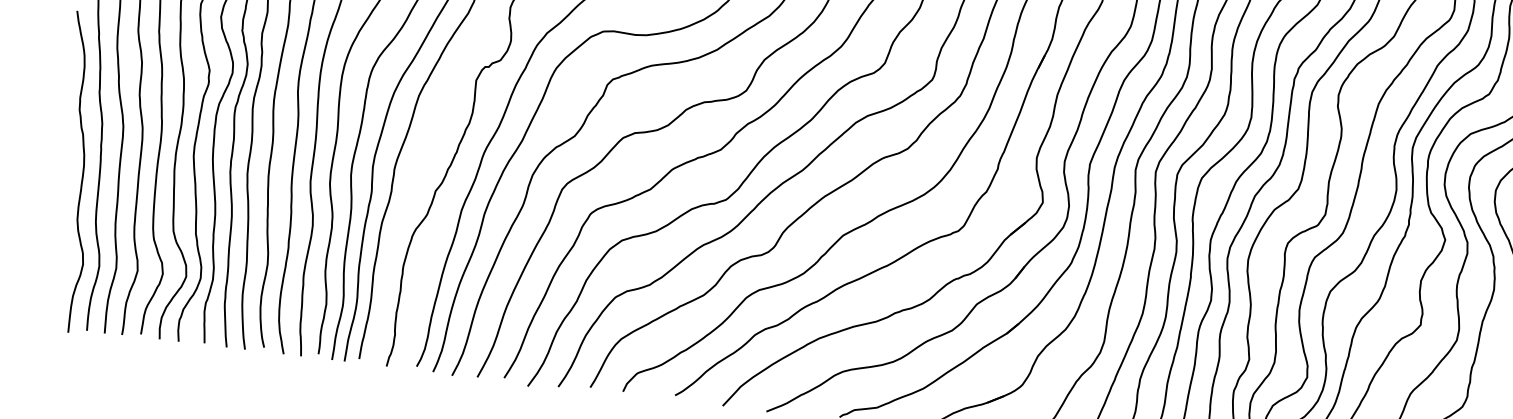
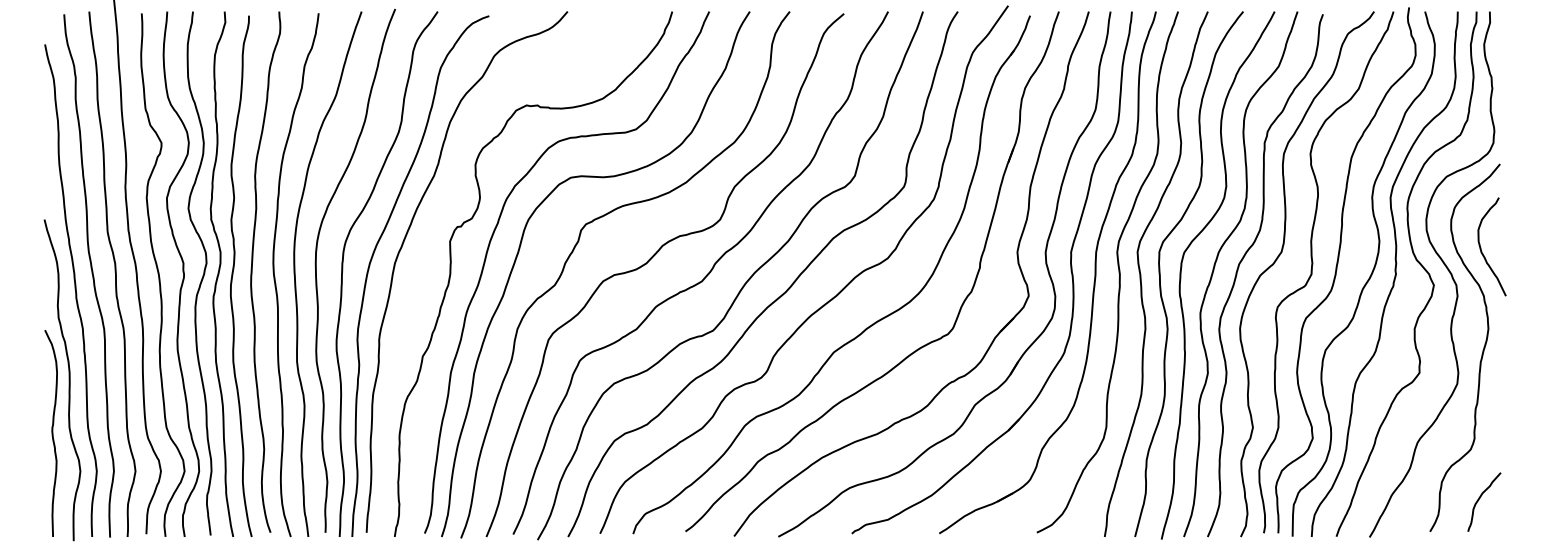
curve: (58, 223) -> (51, 433), added

